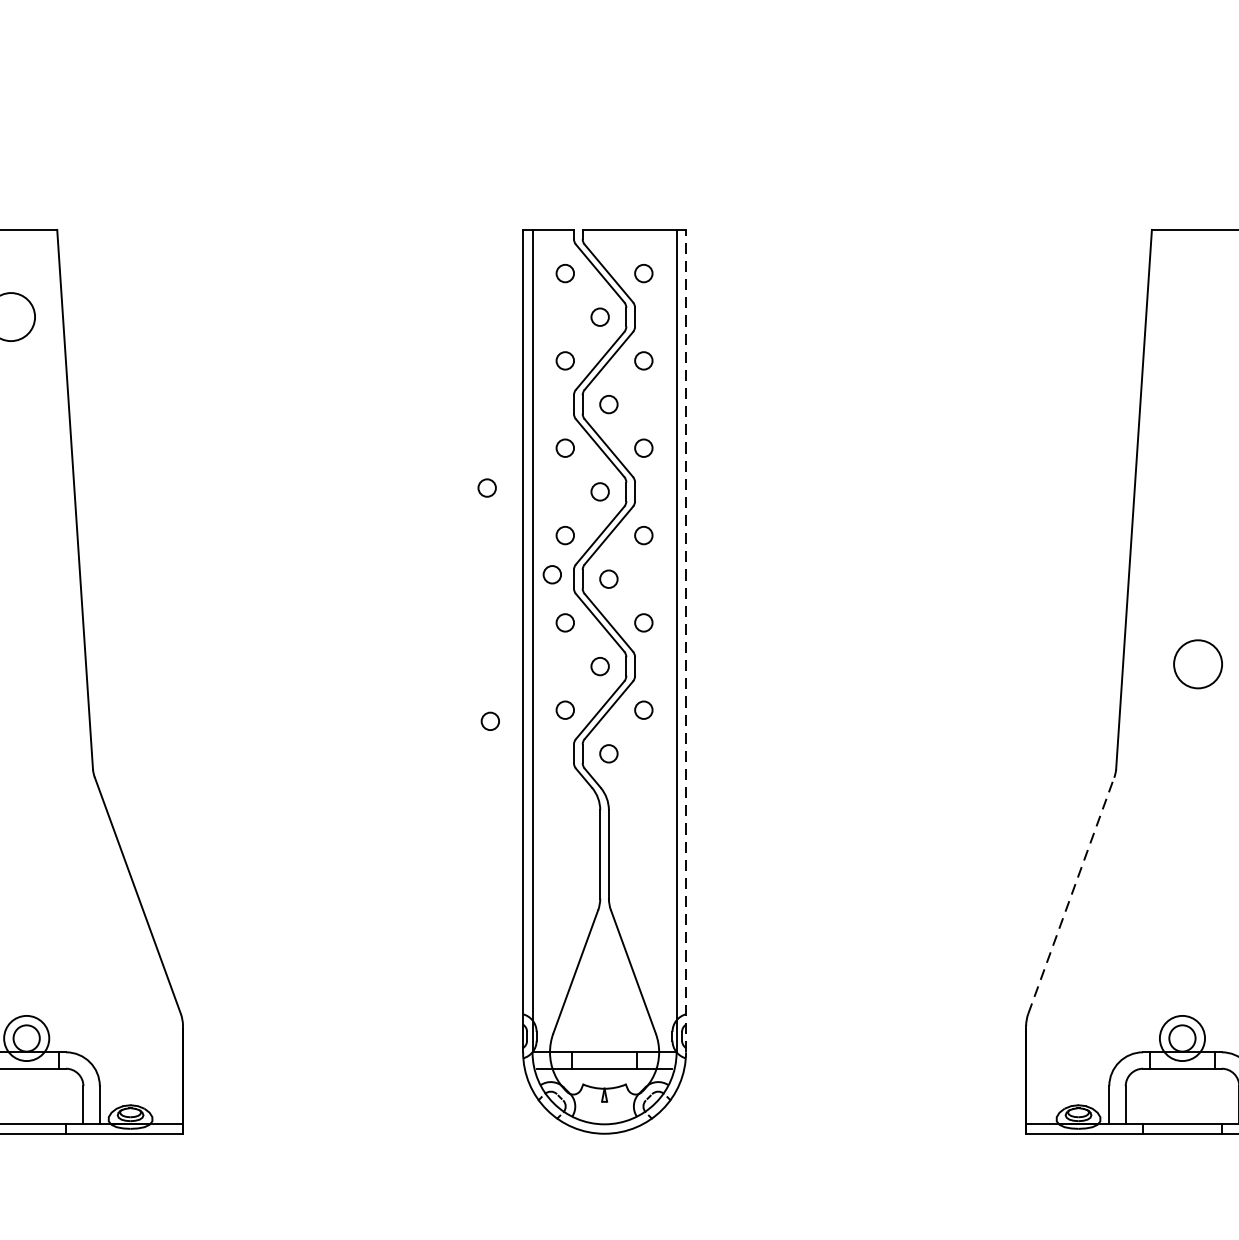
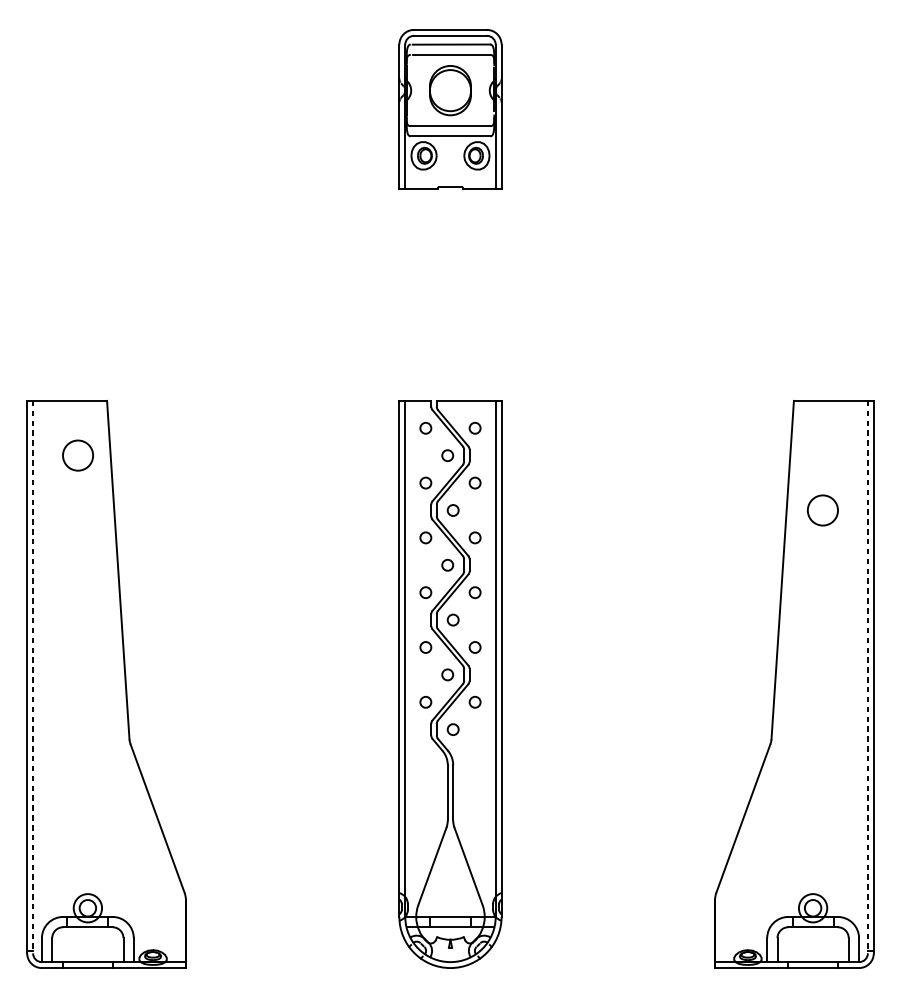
circle: (486, 487) -> (376, 562), removed
circle: (551, 573) -> (417, 616), removed
line: (685, 640) -> (501, 658), dashed -> solid
circle: (1197, 664) -> (822, 510), moved
circle: (489, 721) -> (378, 709), removed
line: (1071, 895) -> (743, 818), dashed -> solid

